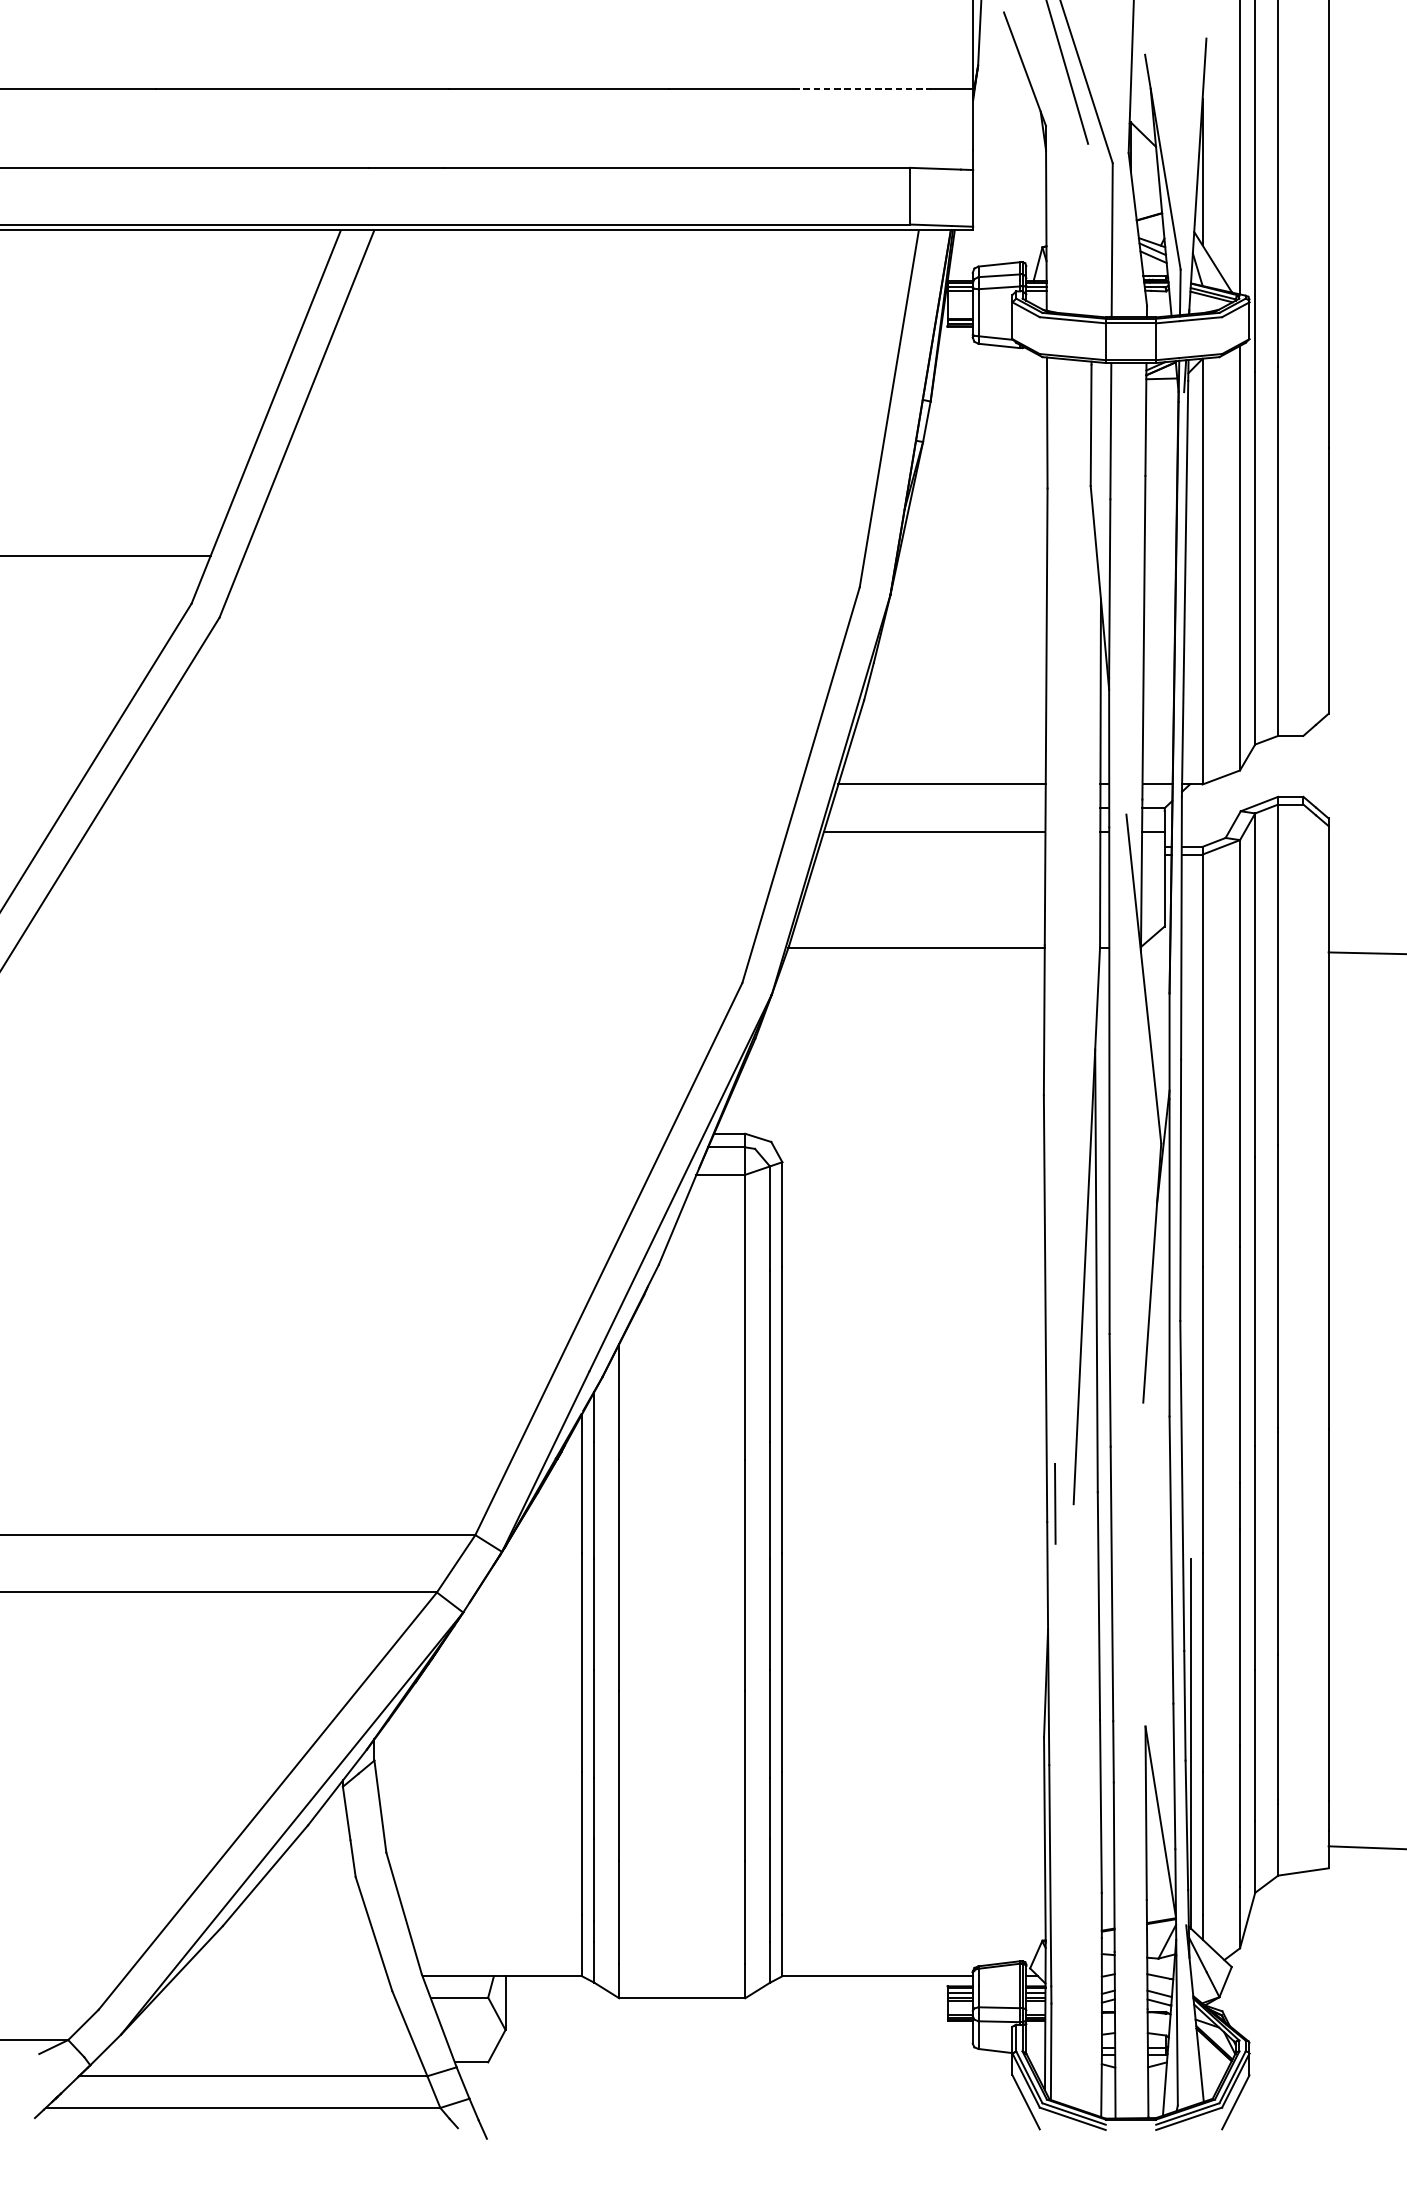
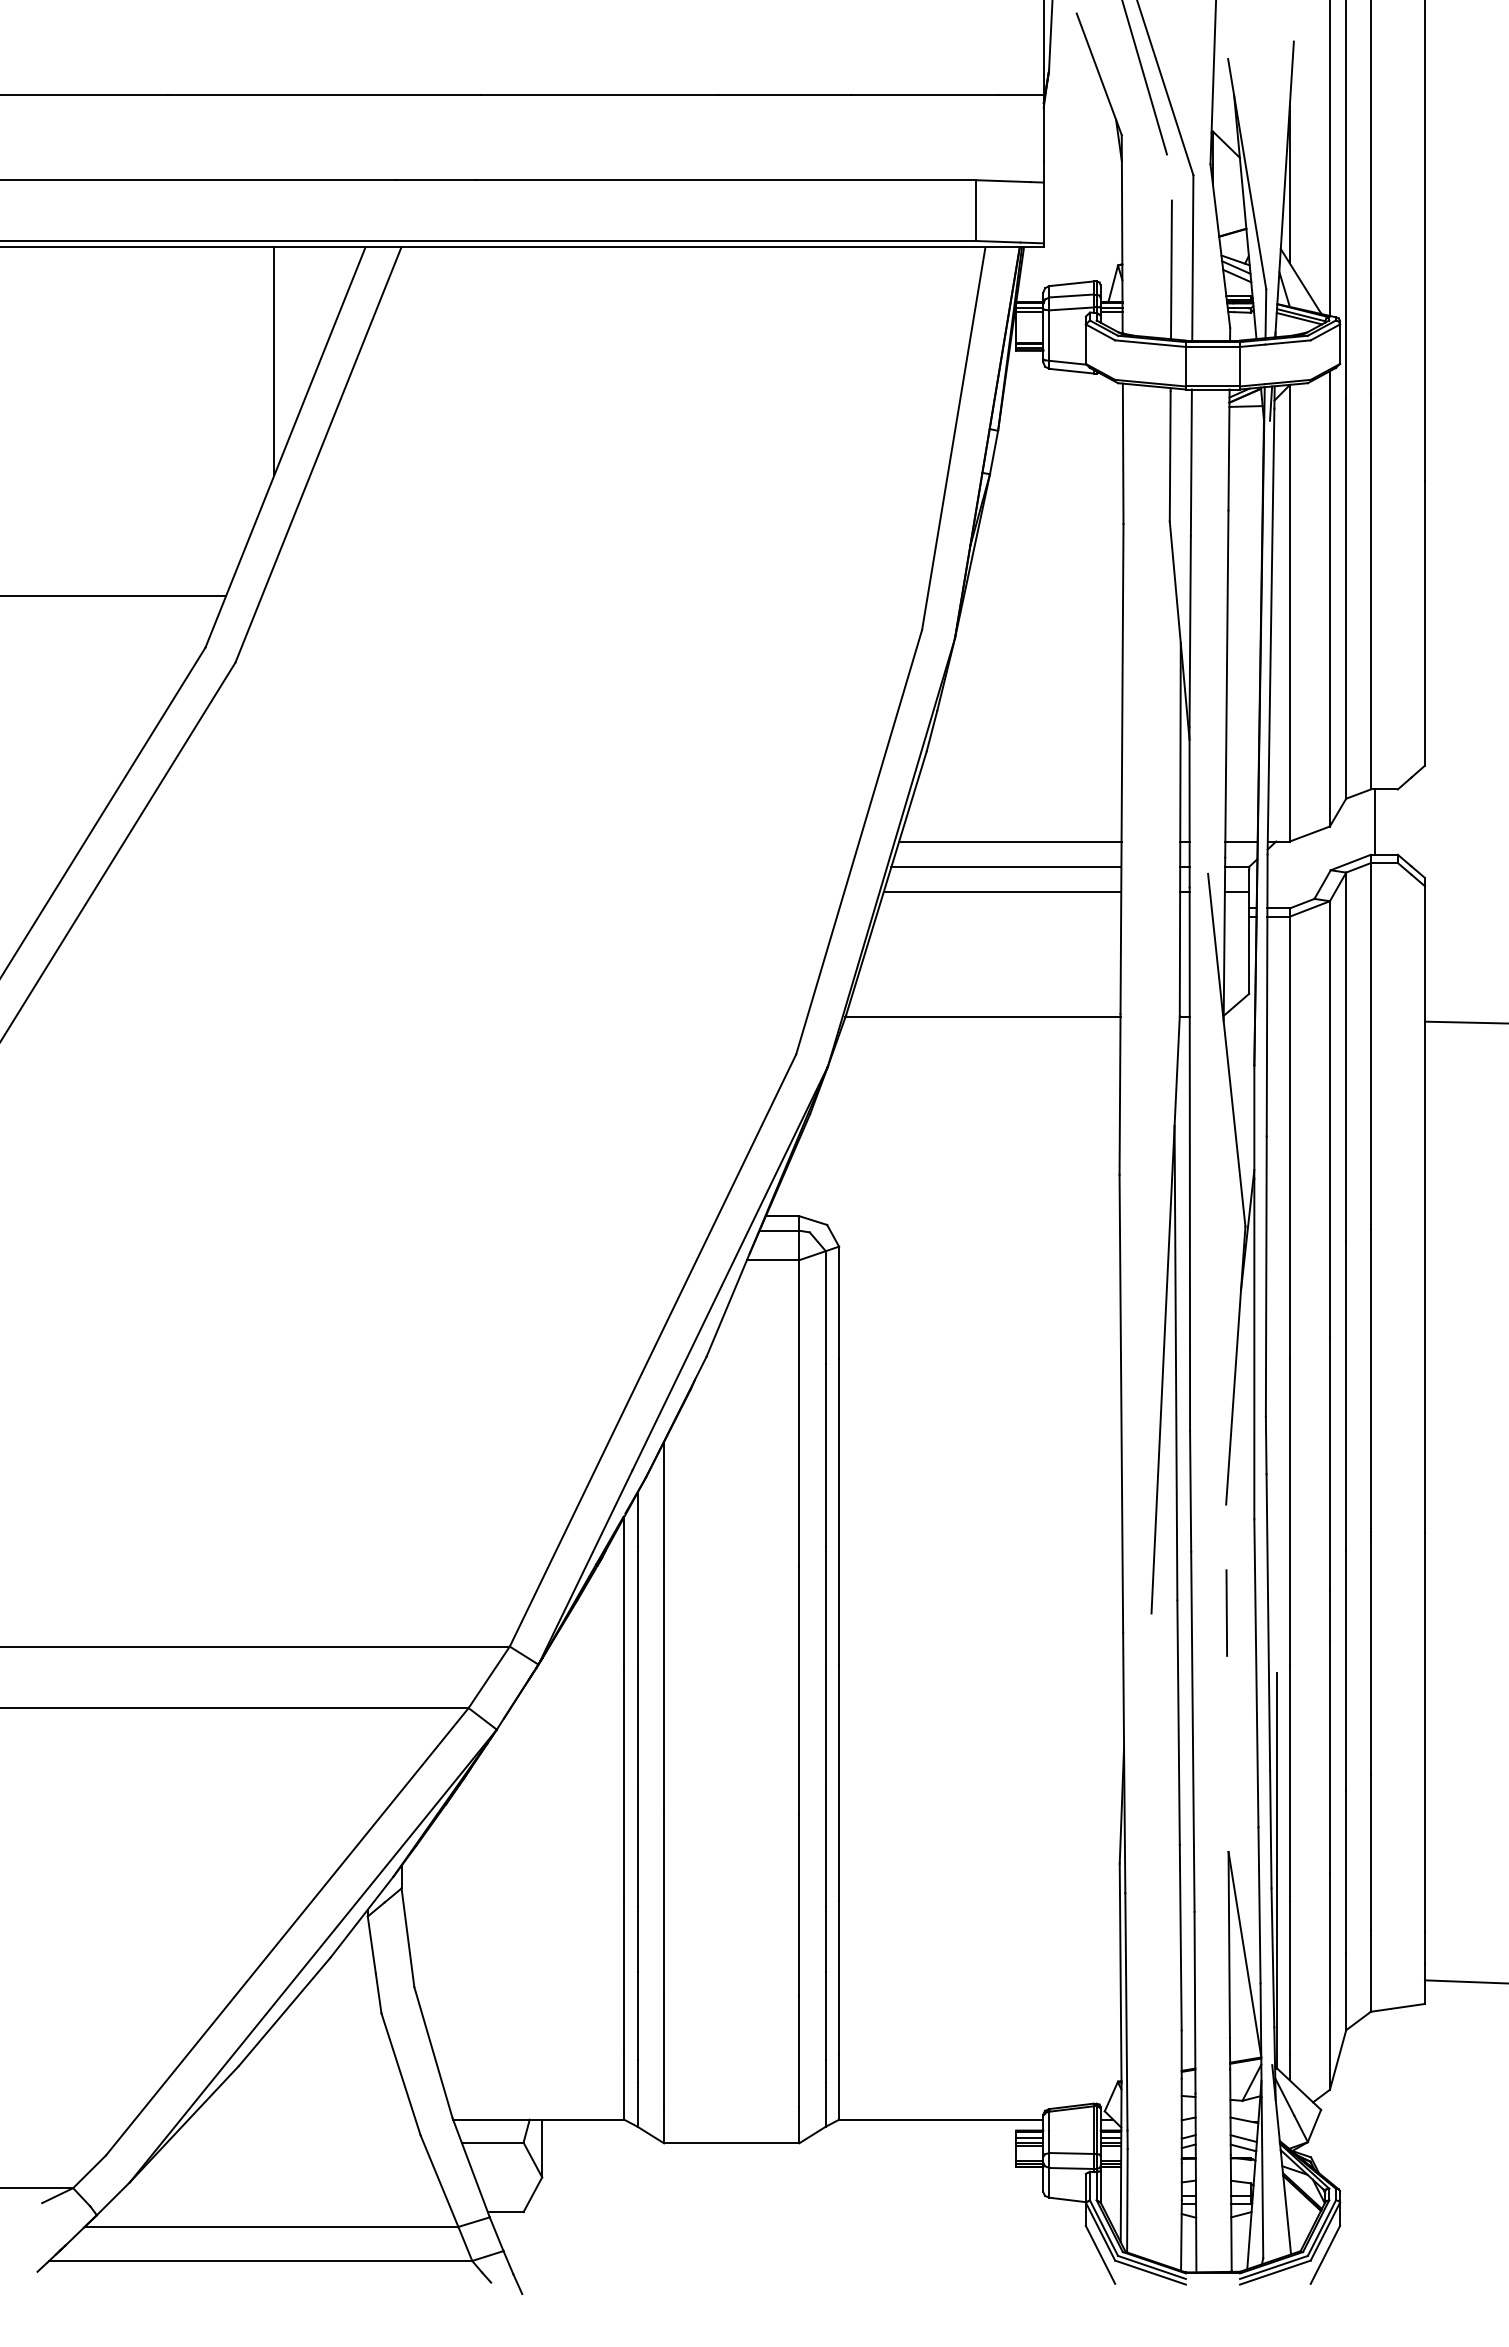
line: (862, 88) -> (924, 95), dashed -> solid
line: (1092, 251) -> (1171, 269), added
line: (255, 336) -> (274, 361), added
line: (1282, 765) -> (1375, 821), added
line: (938, 807) -> (1006, 866), added
line: (1055, 1503) -> (1226, 1612), moved

